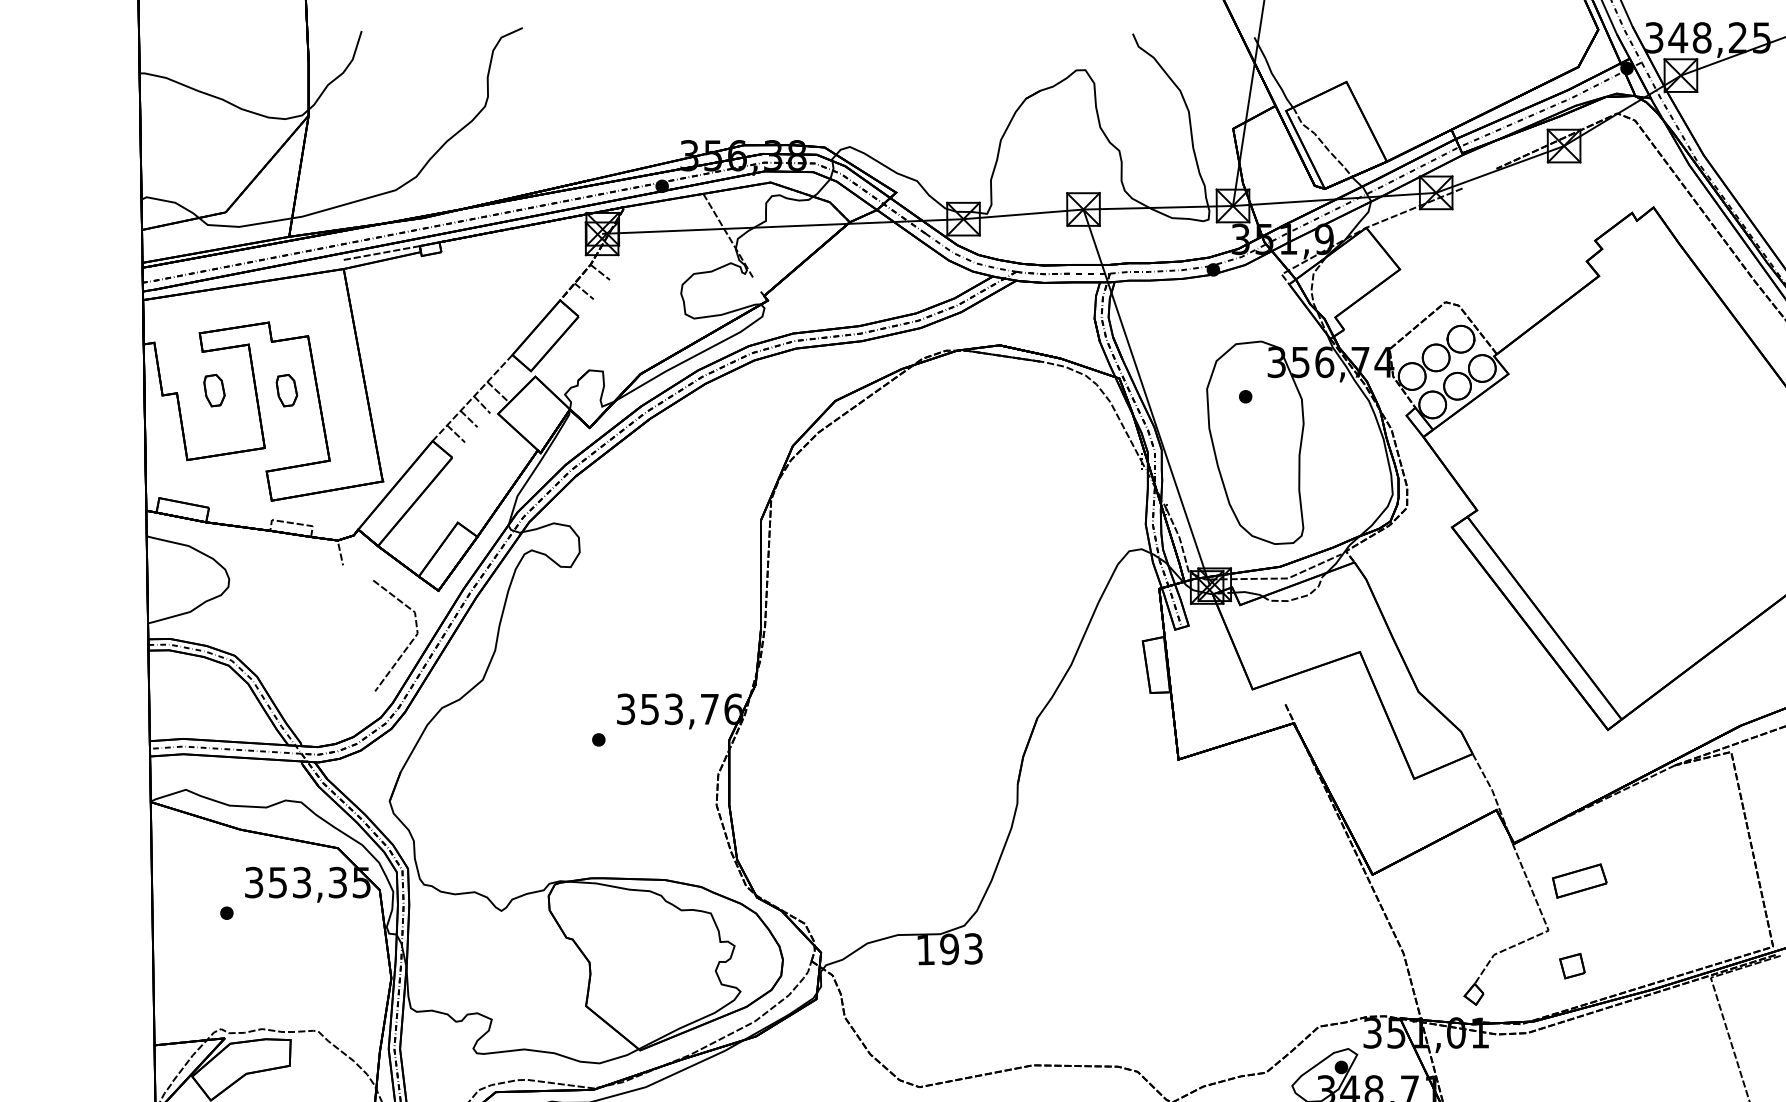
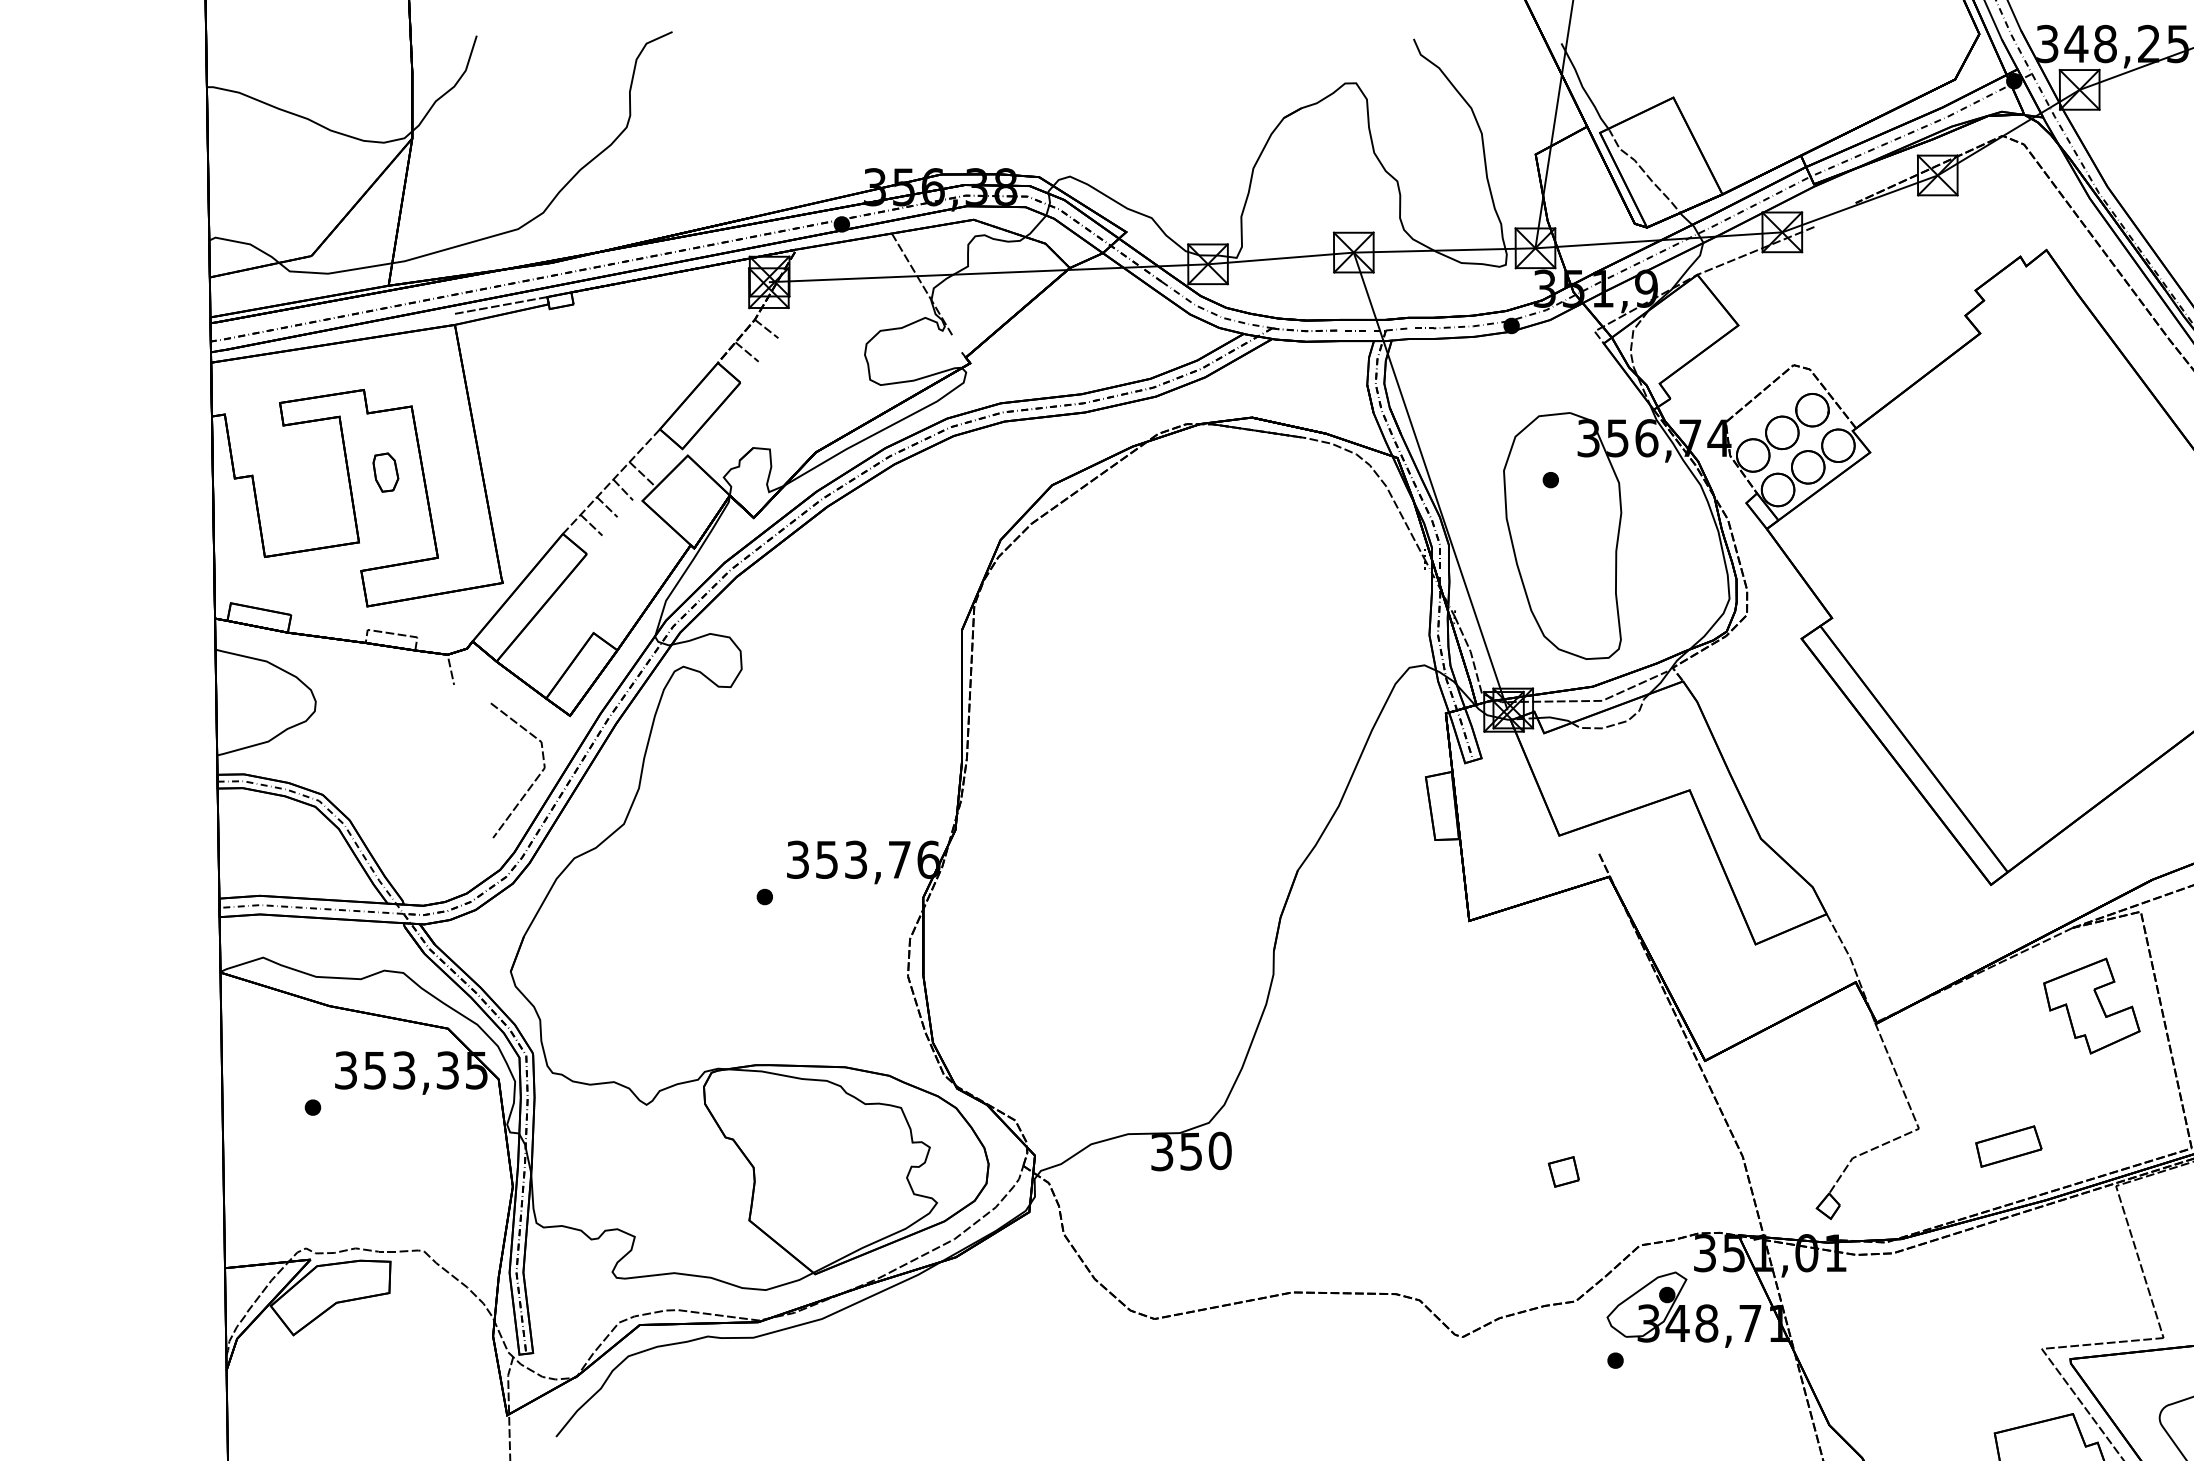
part: (214, 390) -> (297, 472), removed
part: (1690, 829) -> (2091, 1005), added
part: (1579, 881) -> (2008, 1146), moved
text: (949, 949) -> (1191, 1151), 193 -> 350
part: (1572, 965) -> (1563, 1171), moved

